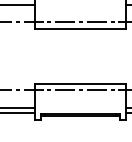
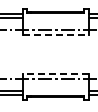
line: (79, 28) -> (55, 34), solid -> dashed
line: (79, 84) -> (55, 74), solid -> dashed

